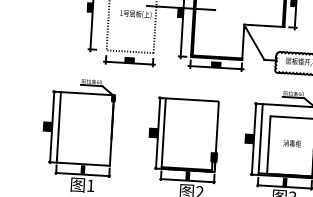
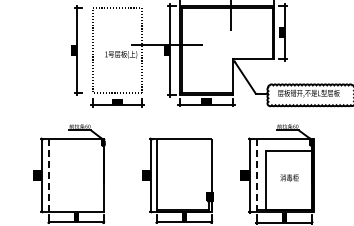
line: (58, 127) -> (48, 175), solid -> dashed
line: (260, 139) -> (256, 175), solid -> dashed

